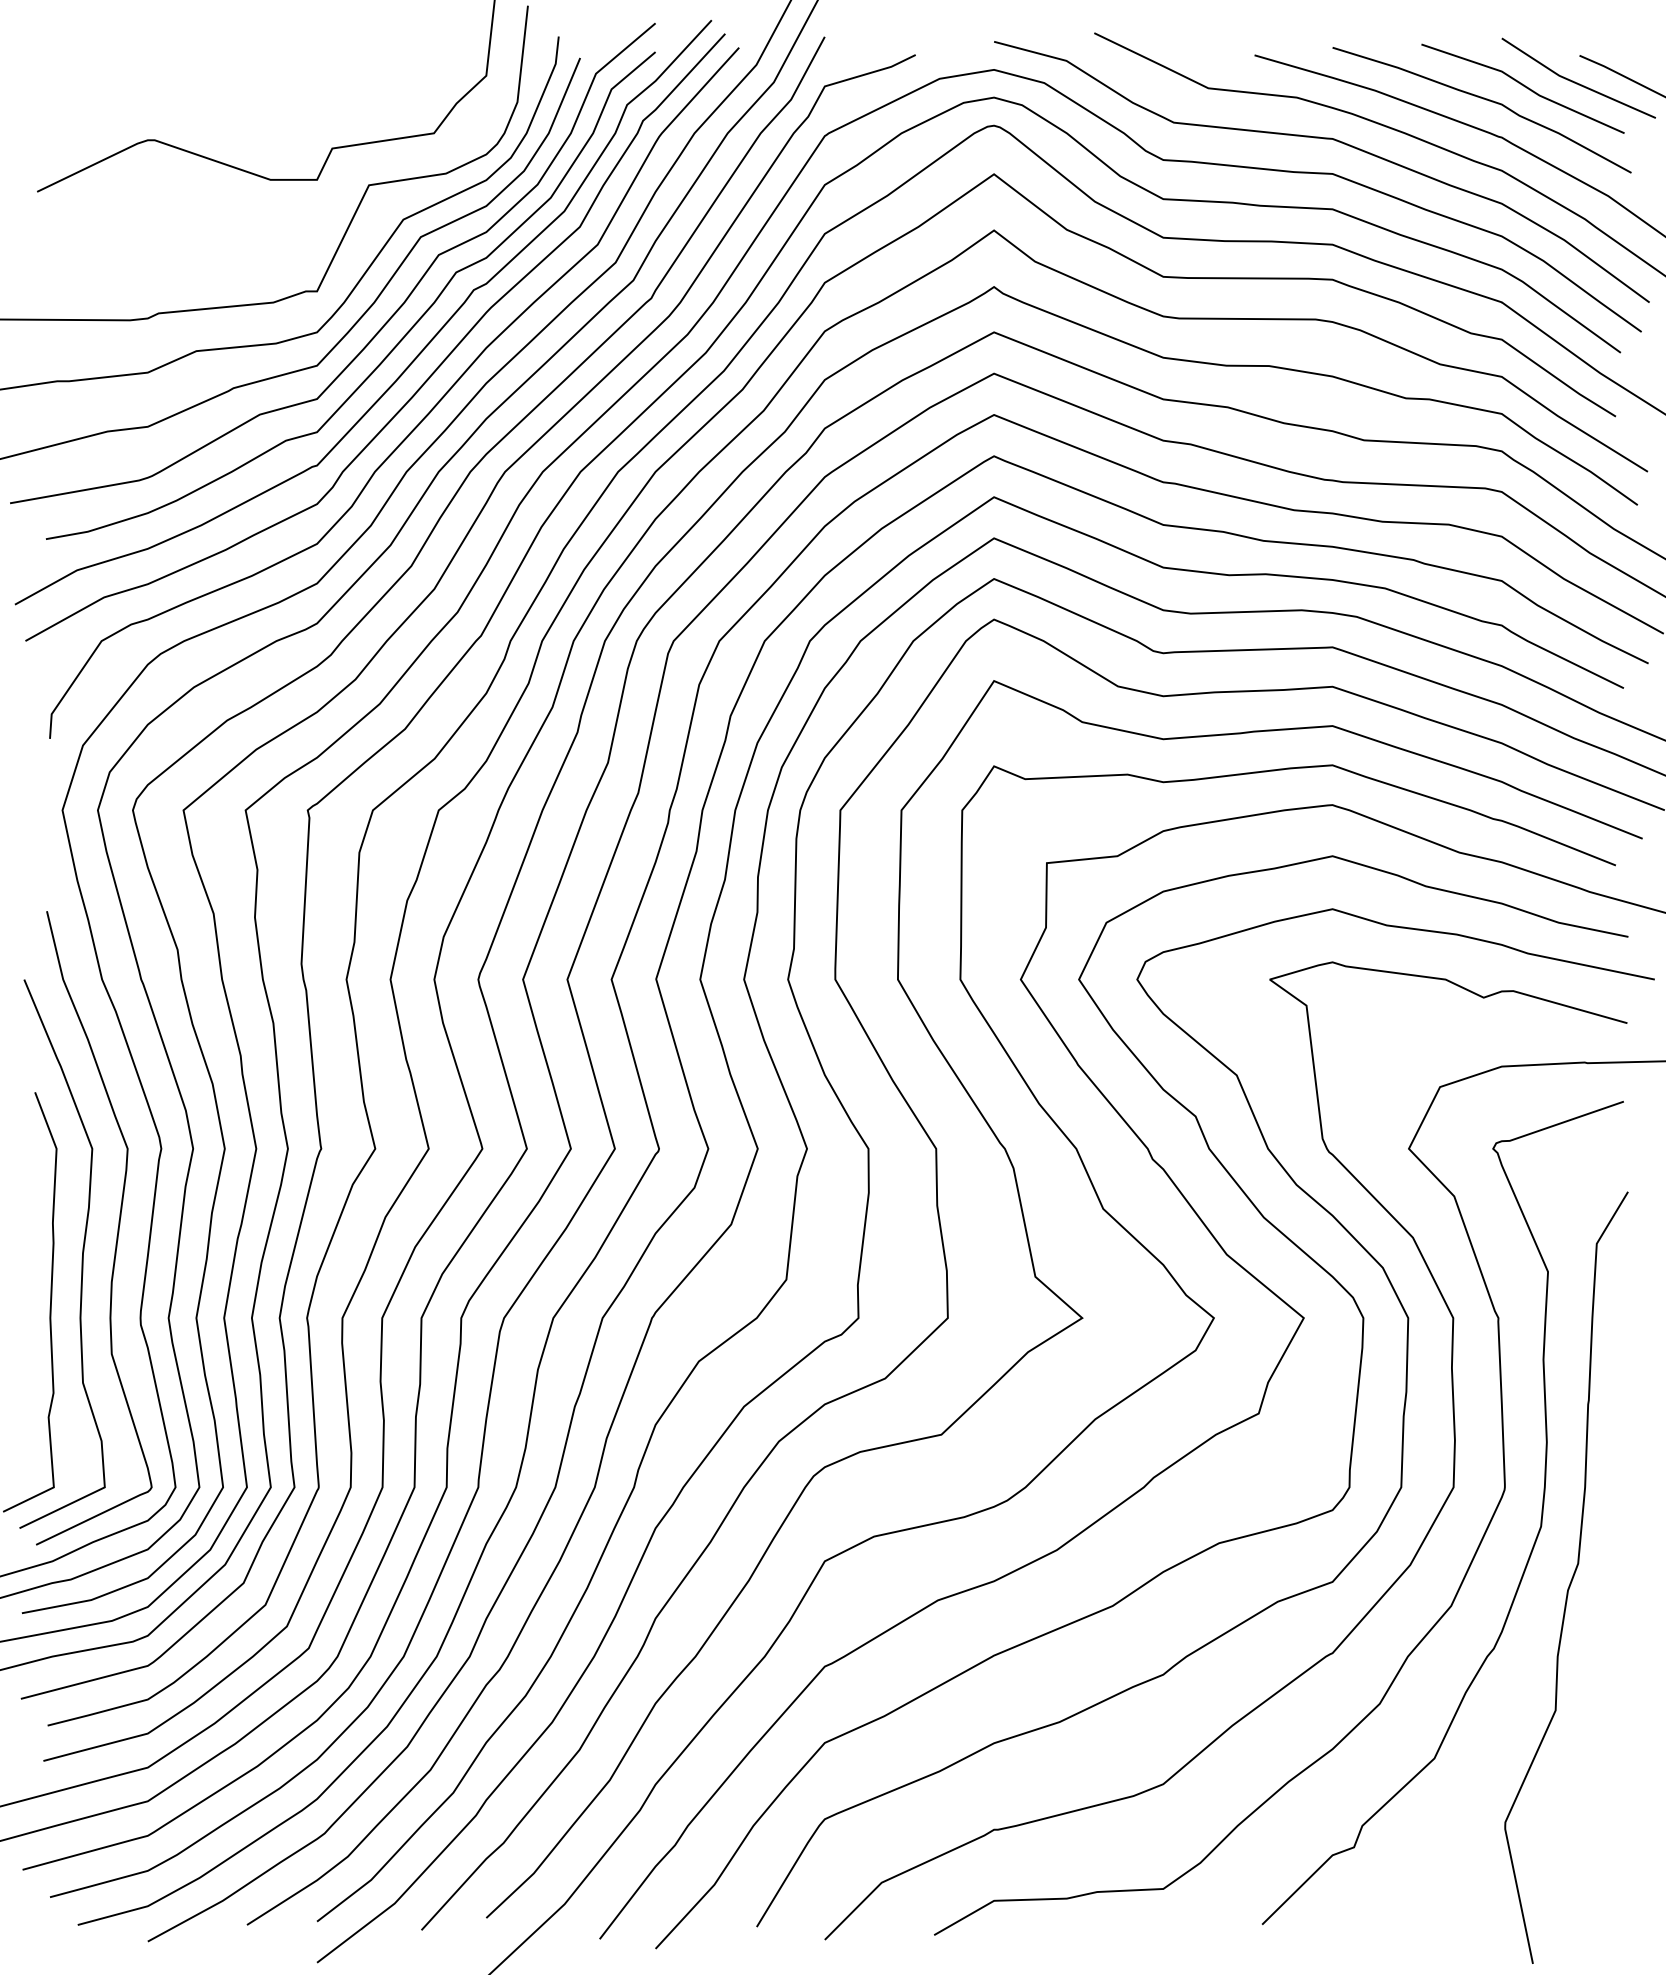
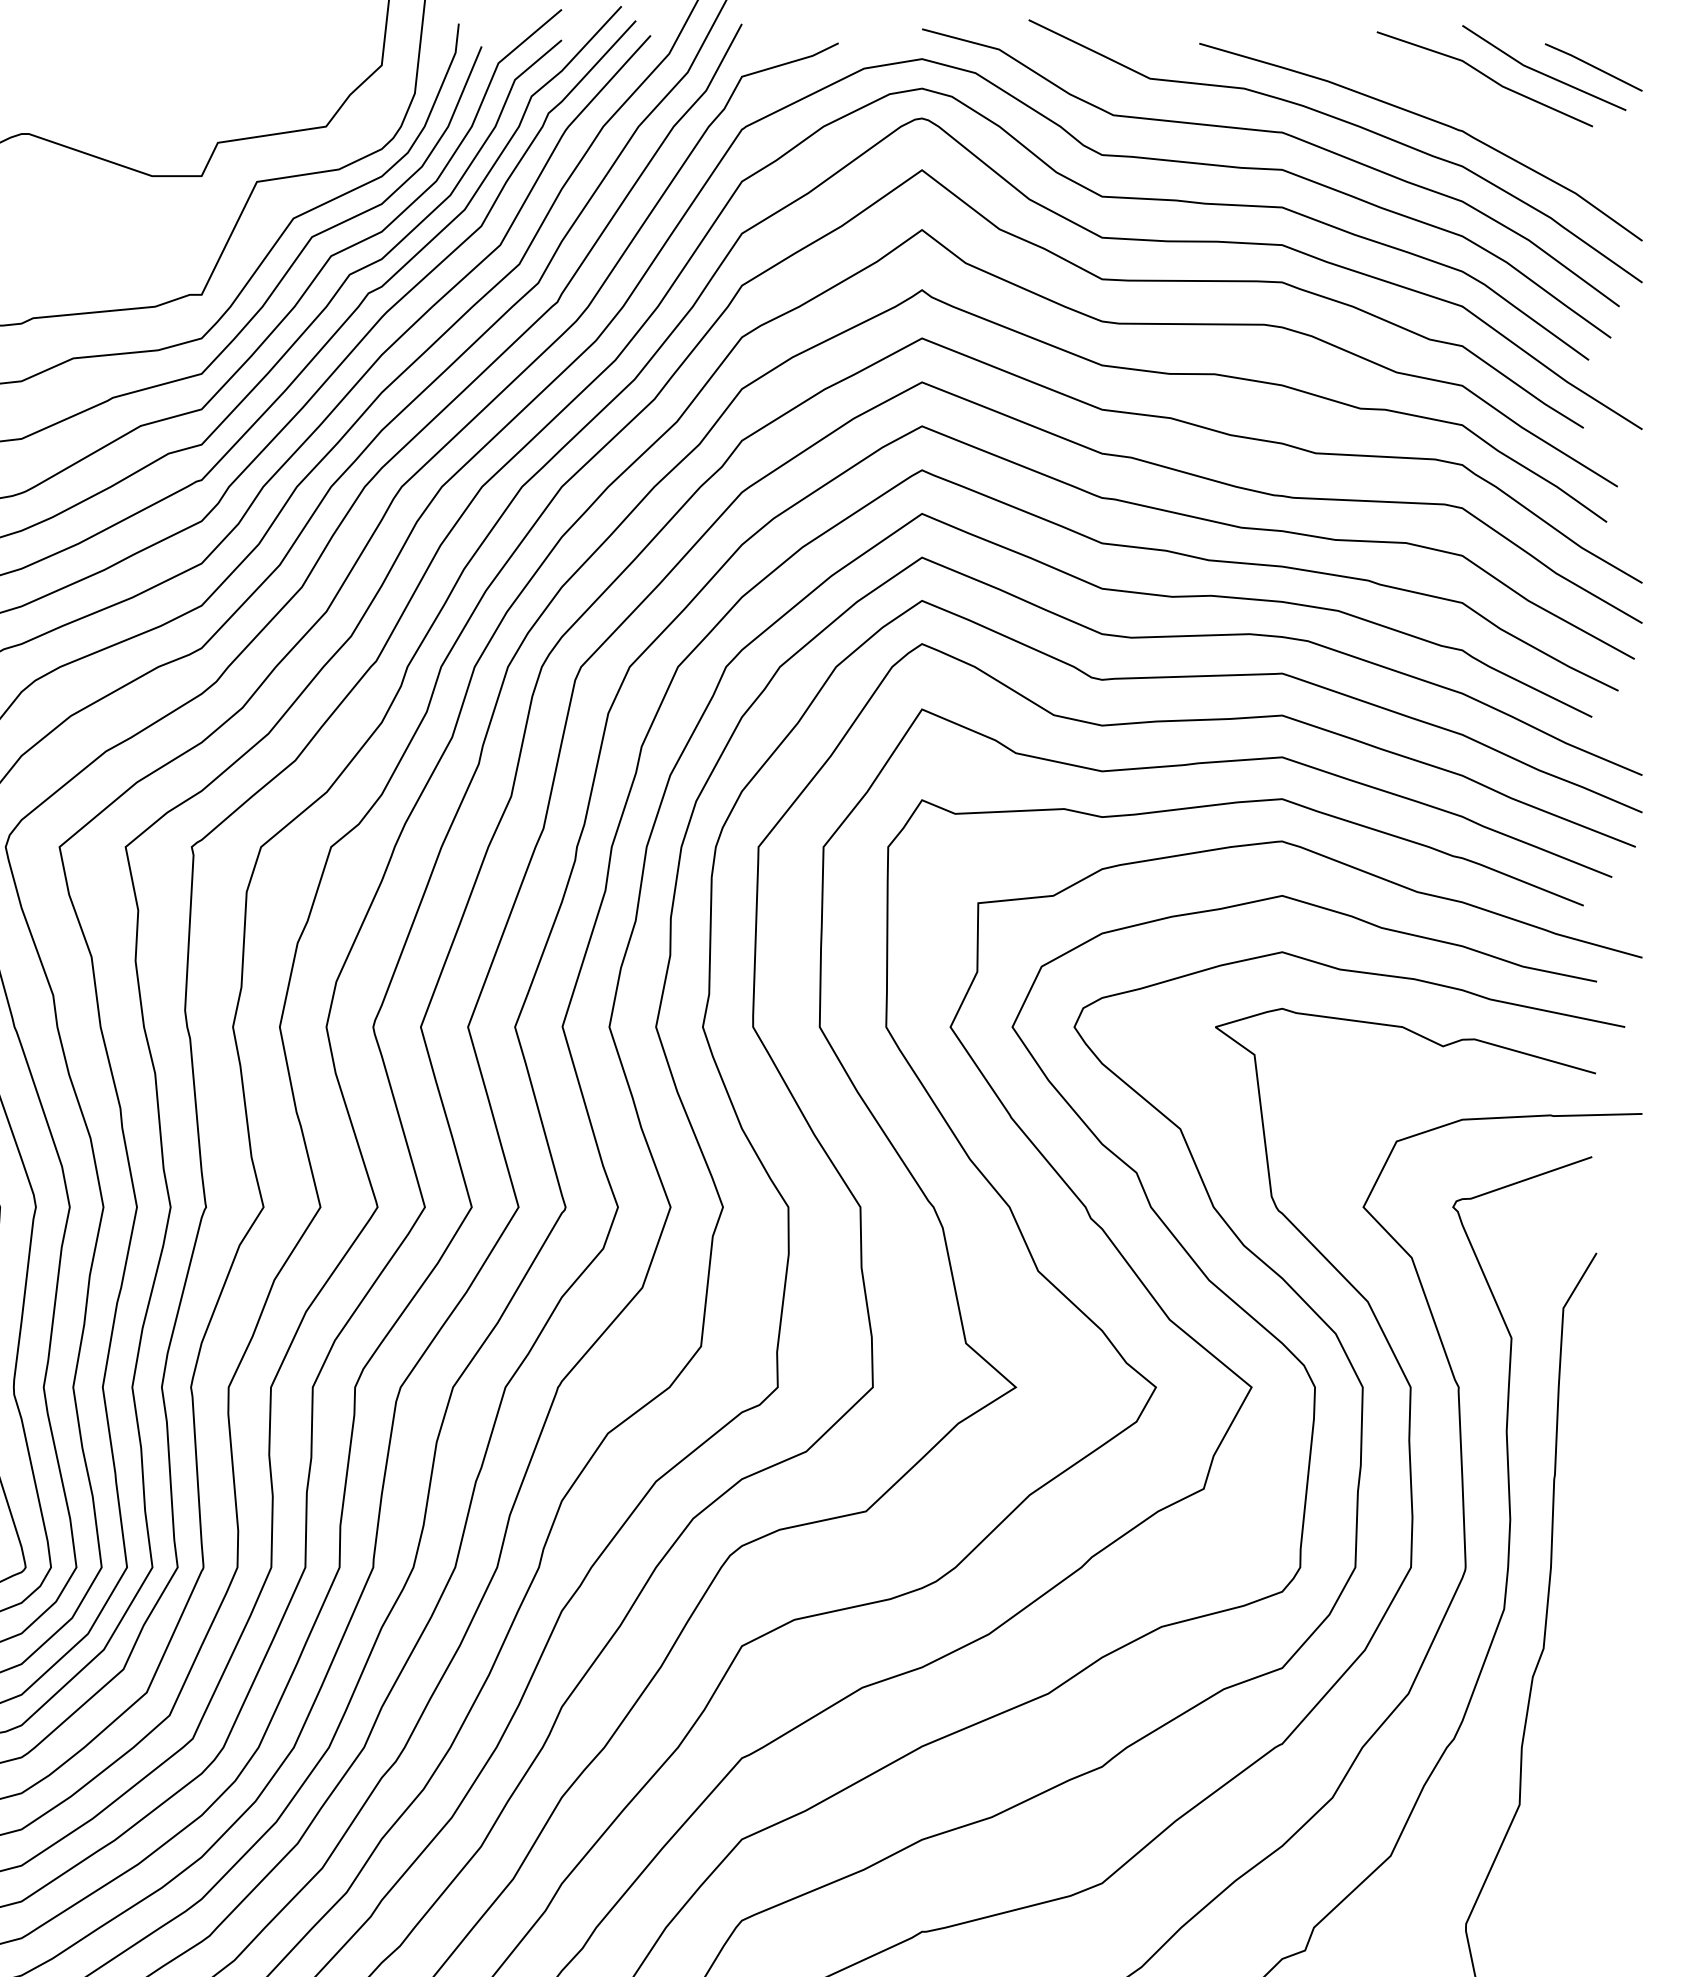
curve: (1483, 99) -> (1442, 90), removed

